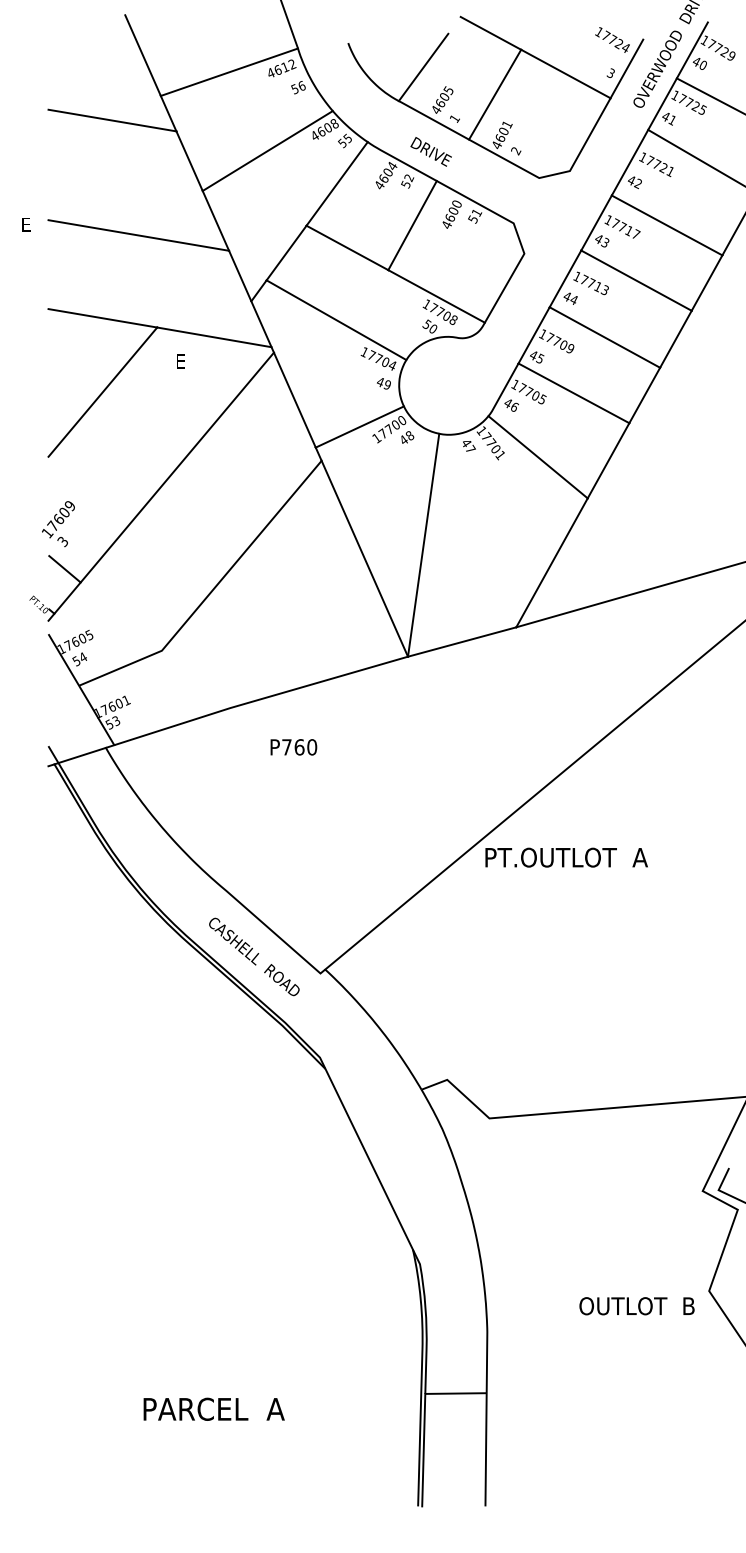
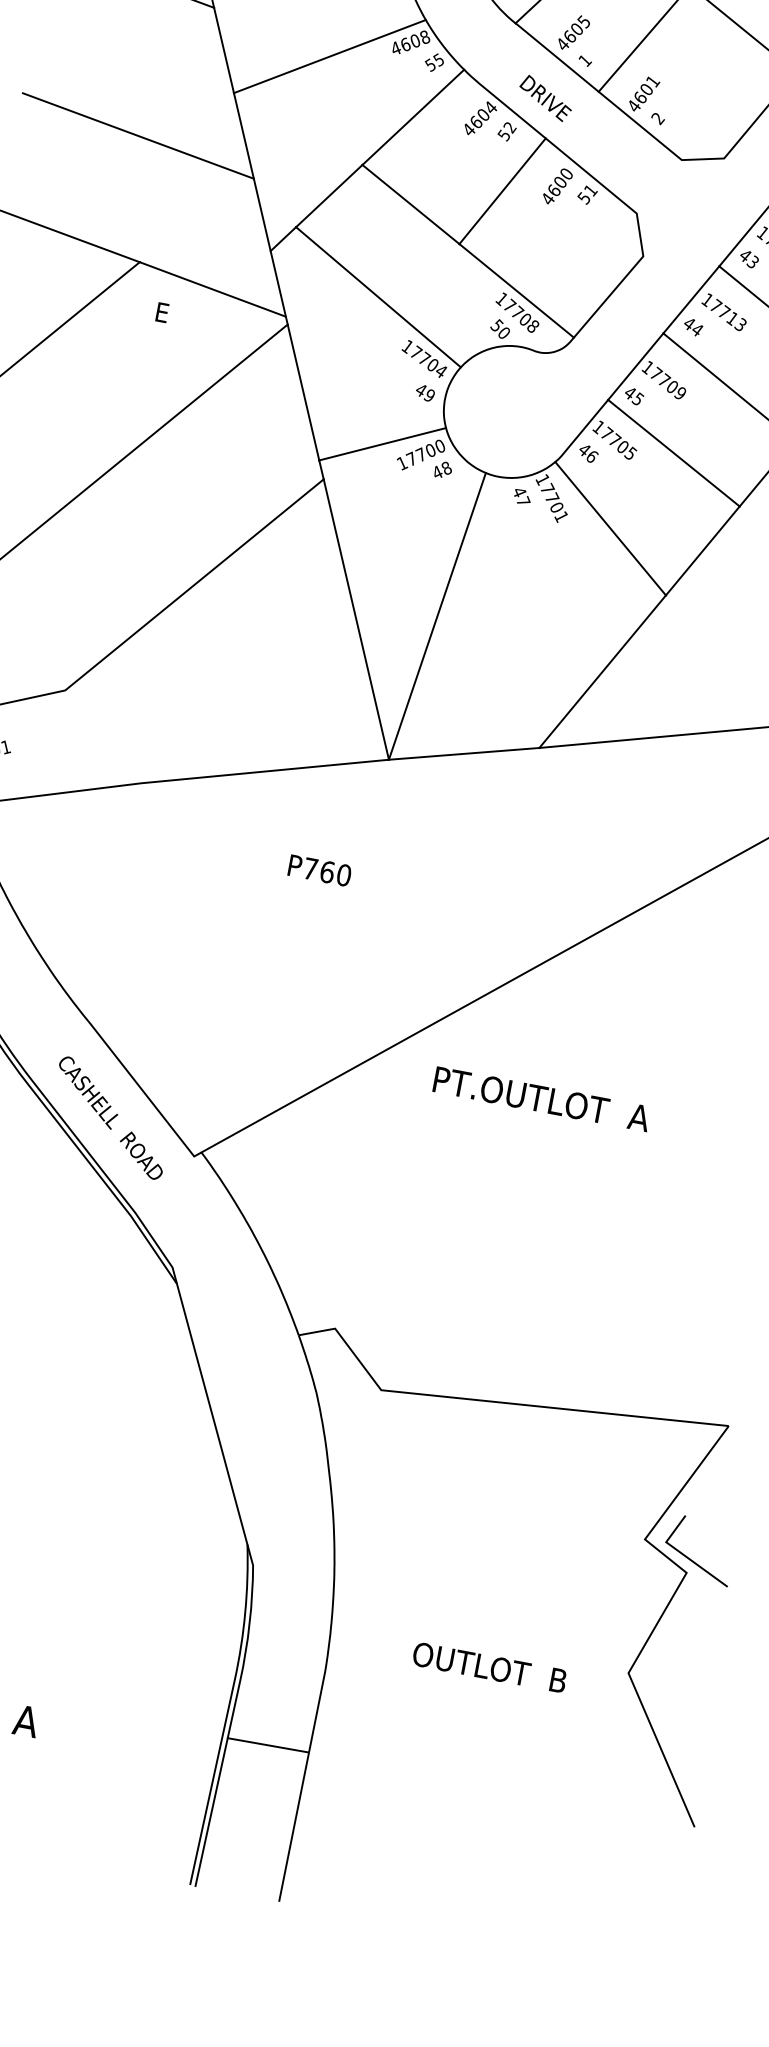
text: (293, 747) -> (319, 870), moved
text: (566, 857) -> (541, 1098), moved
text: (636, 1306) -> (488, 1667), moved

